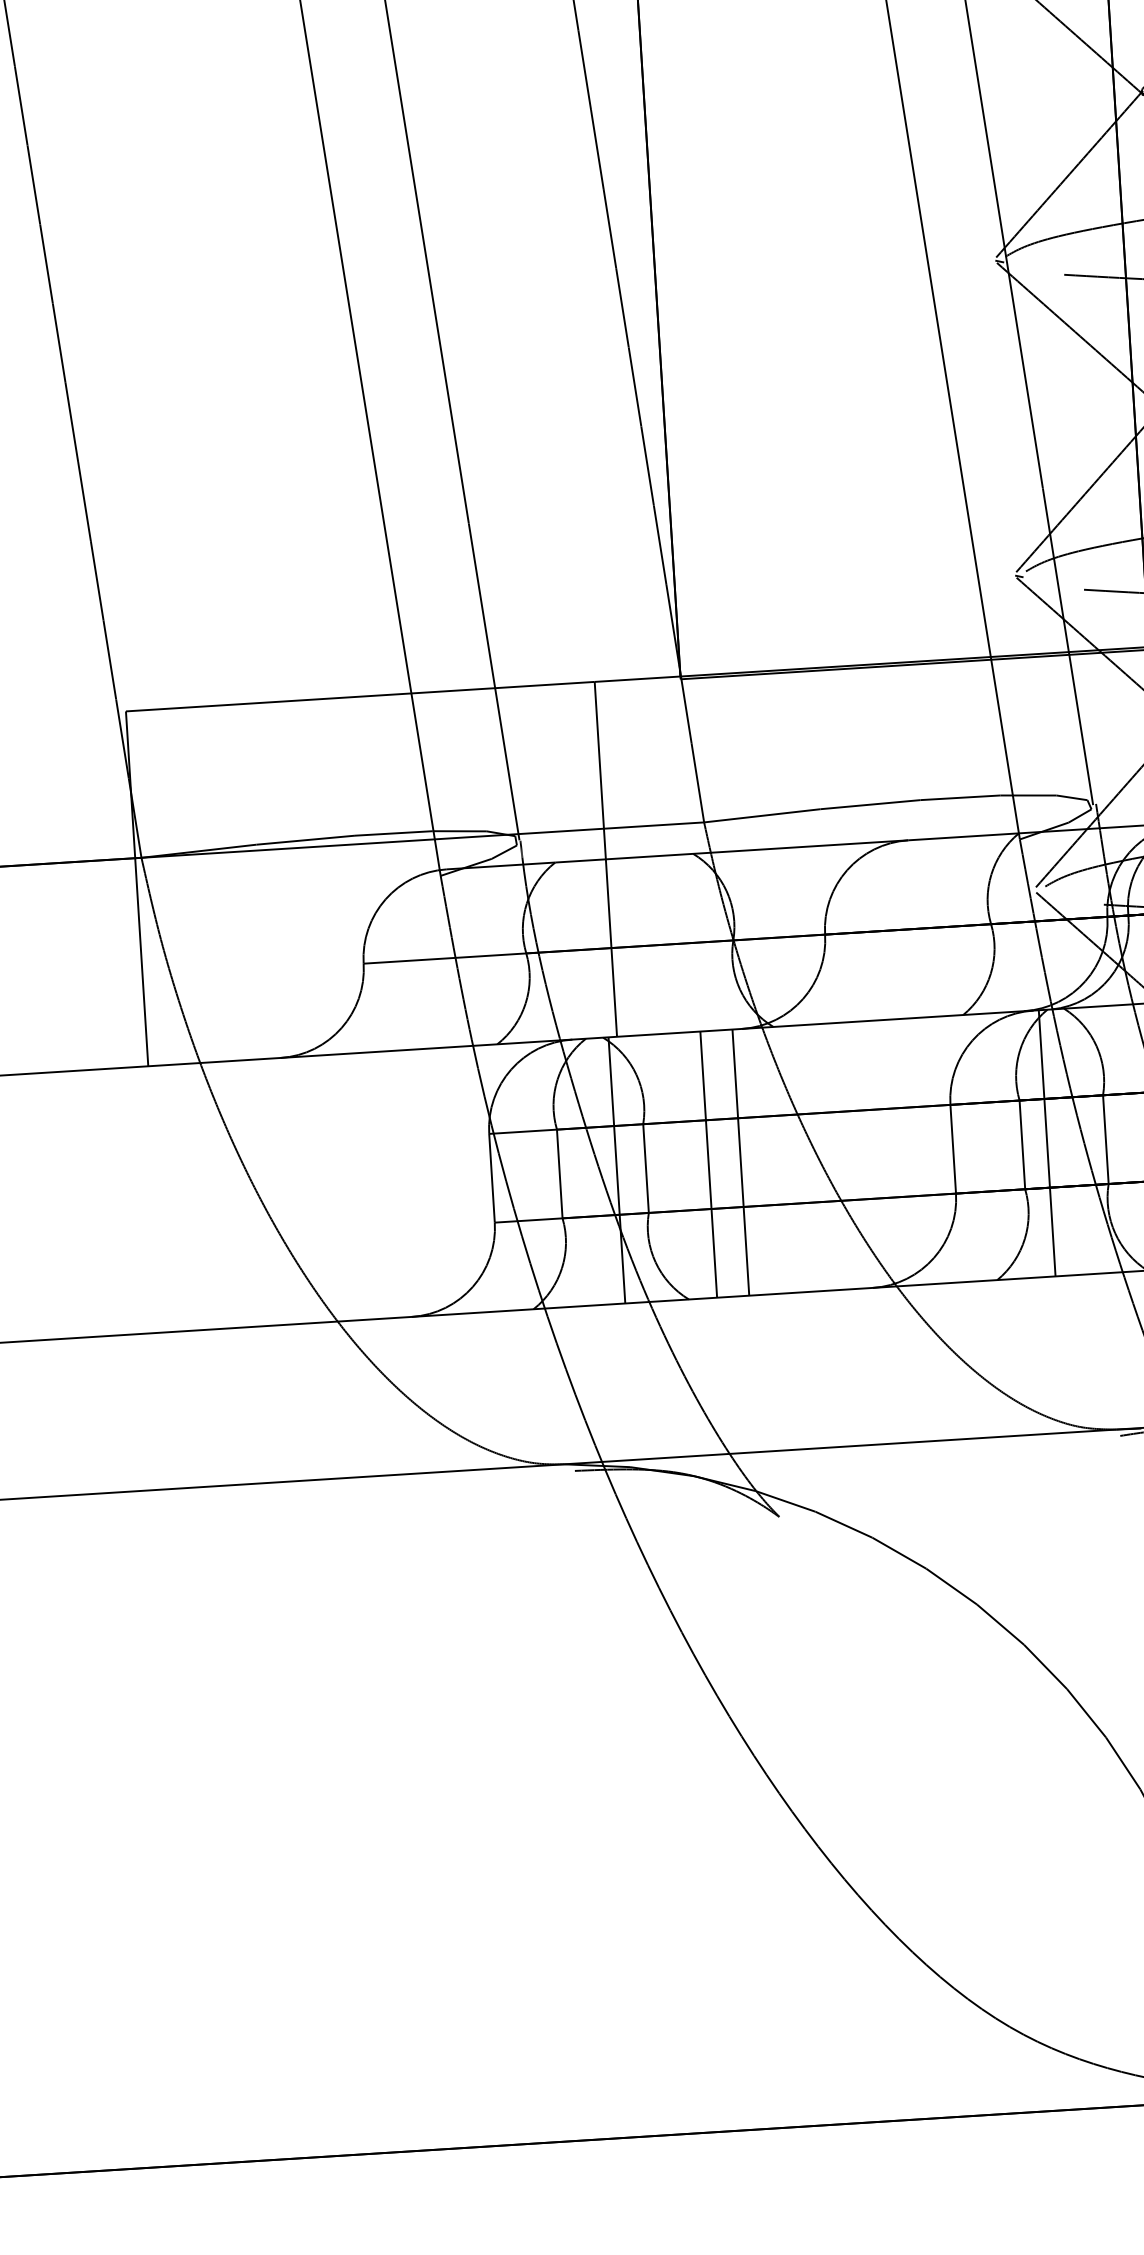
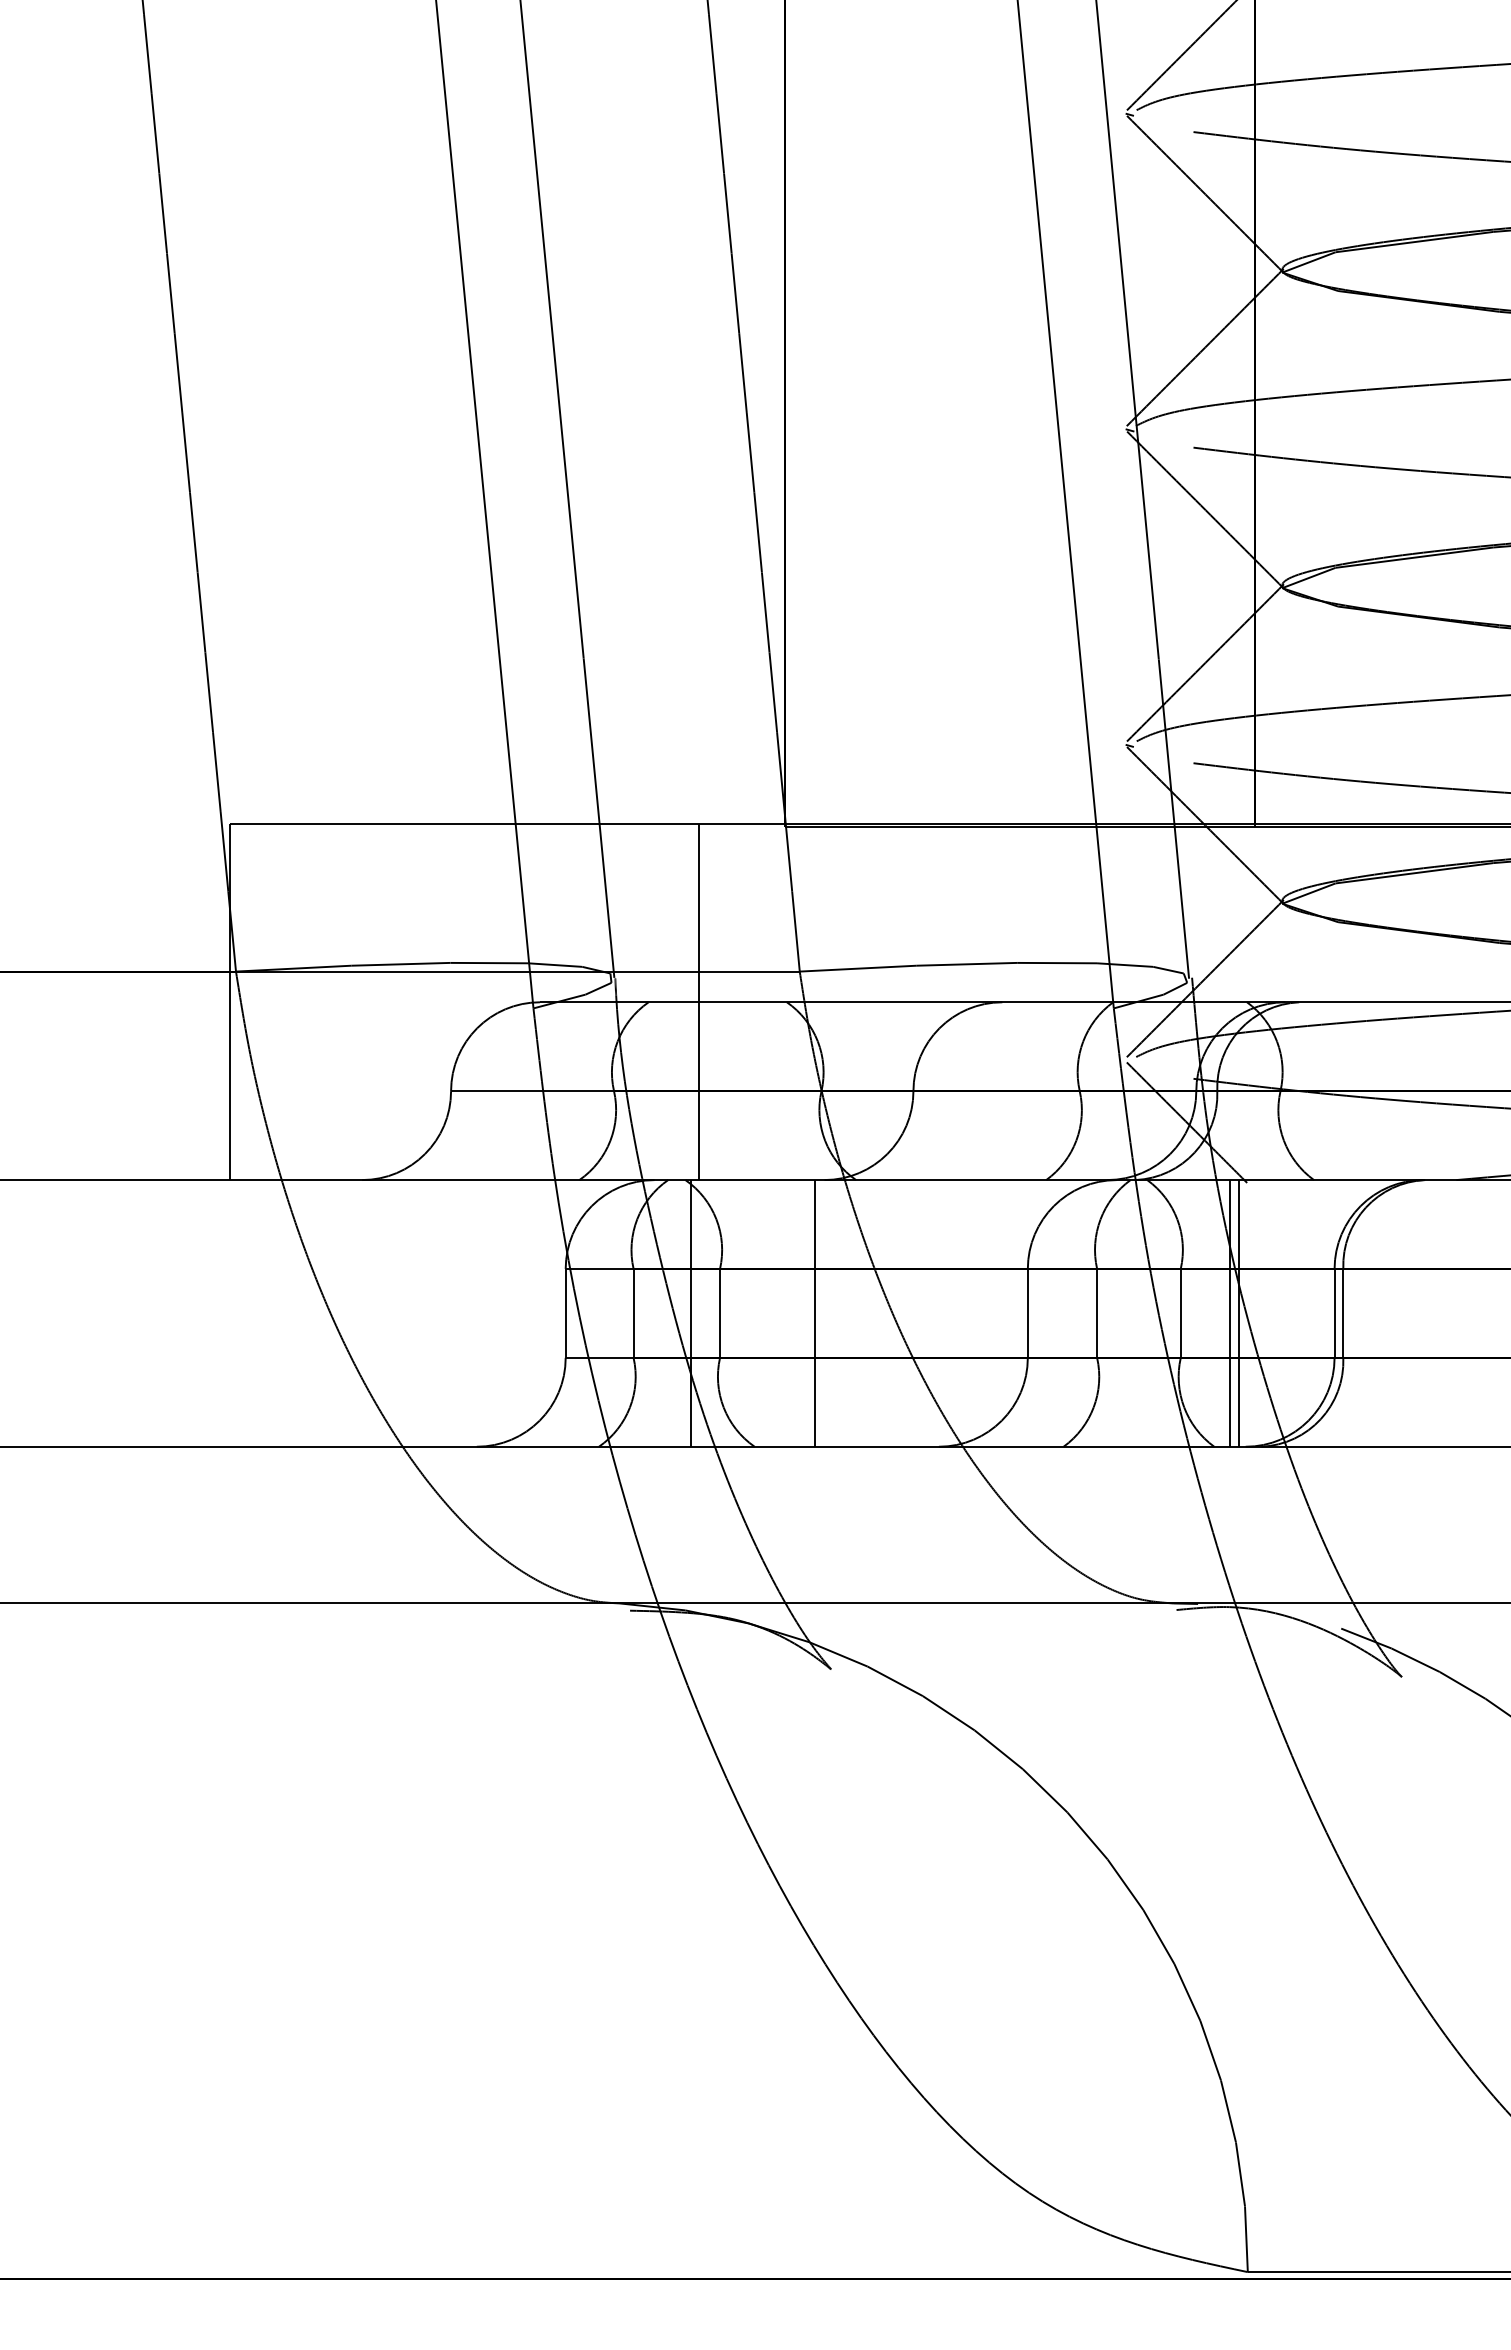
line: (1046, 1143) -> (1121, 1313), removed
line: (708, 1164) -> (782, 1313), removed

